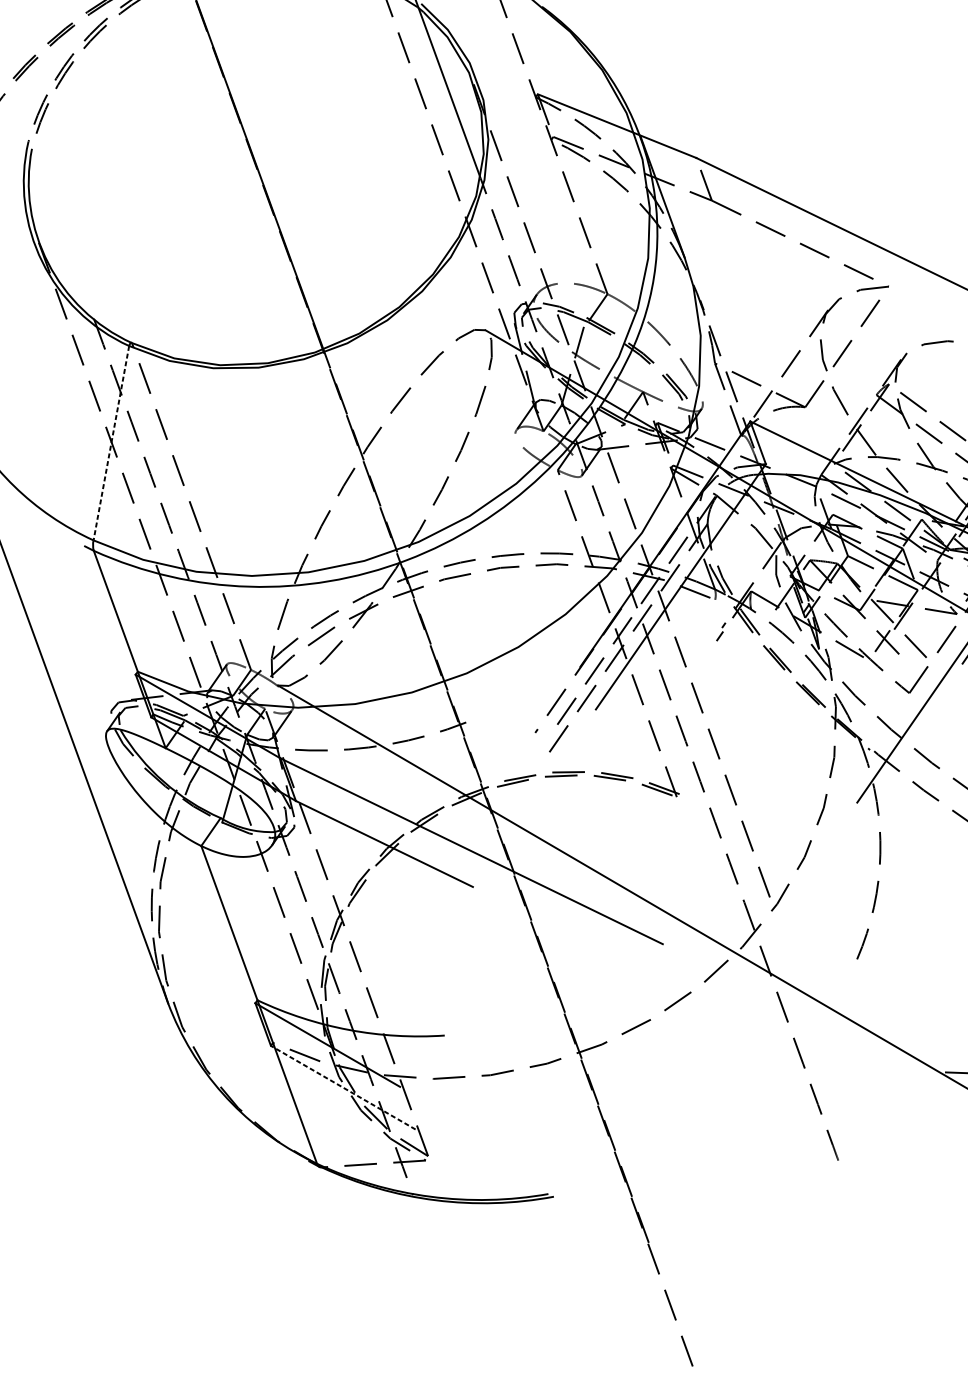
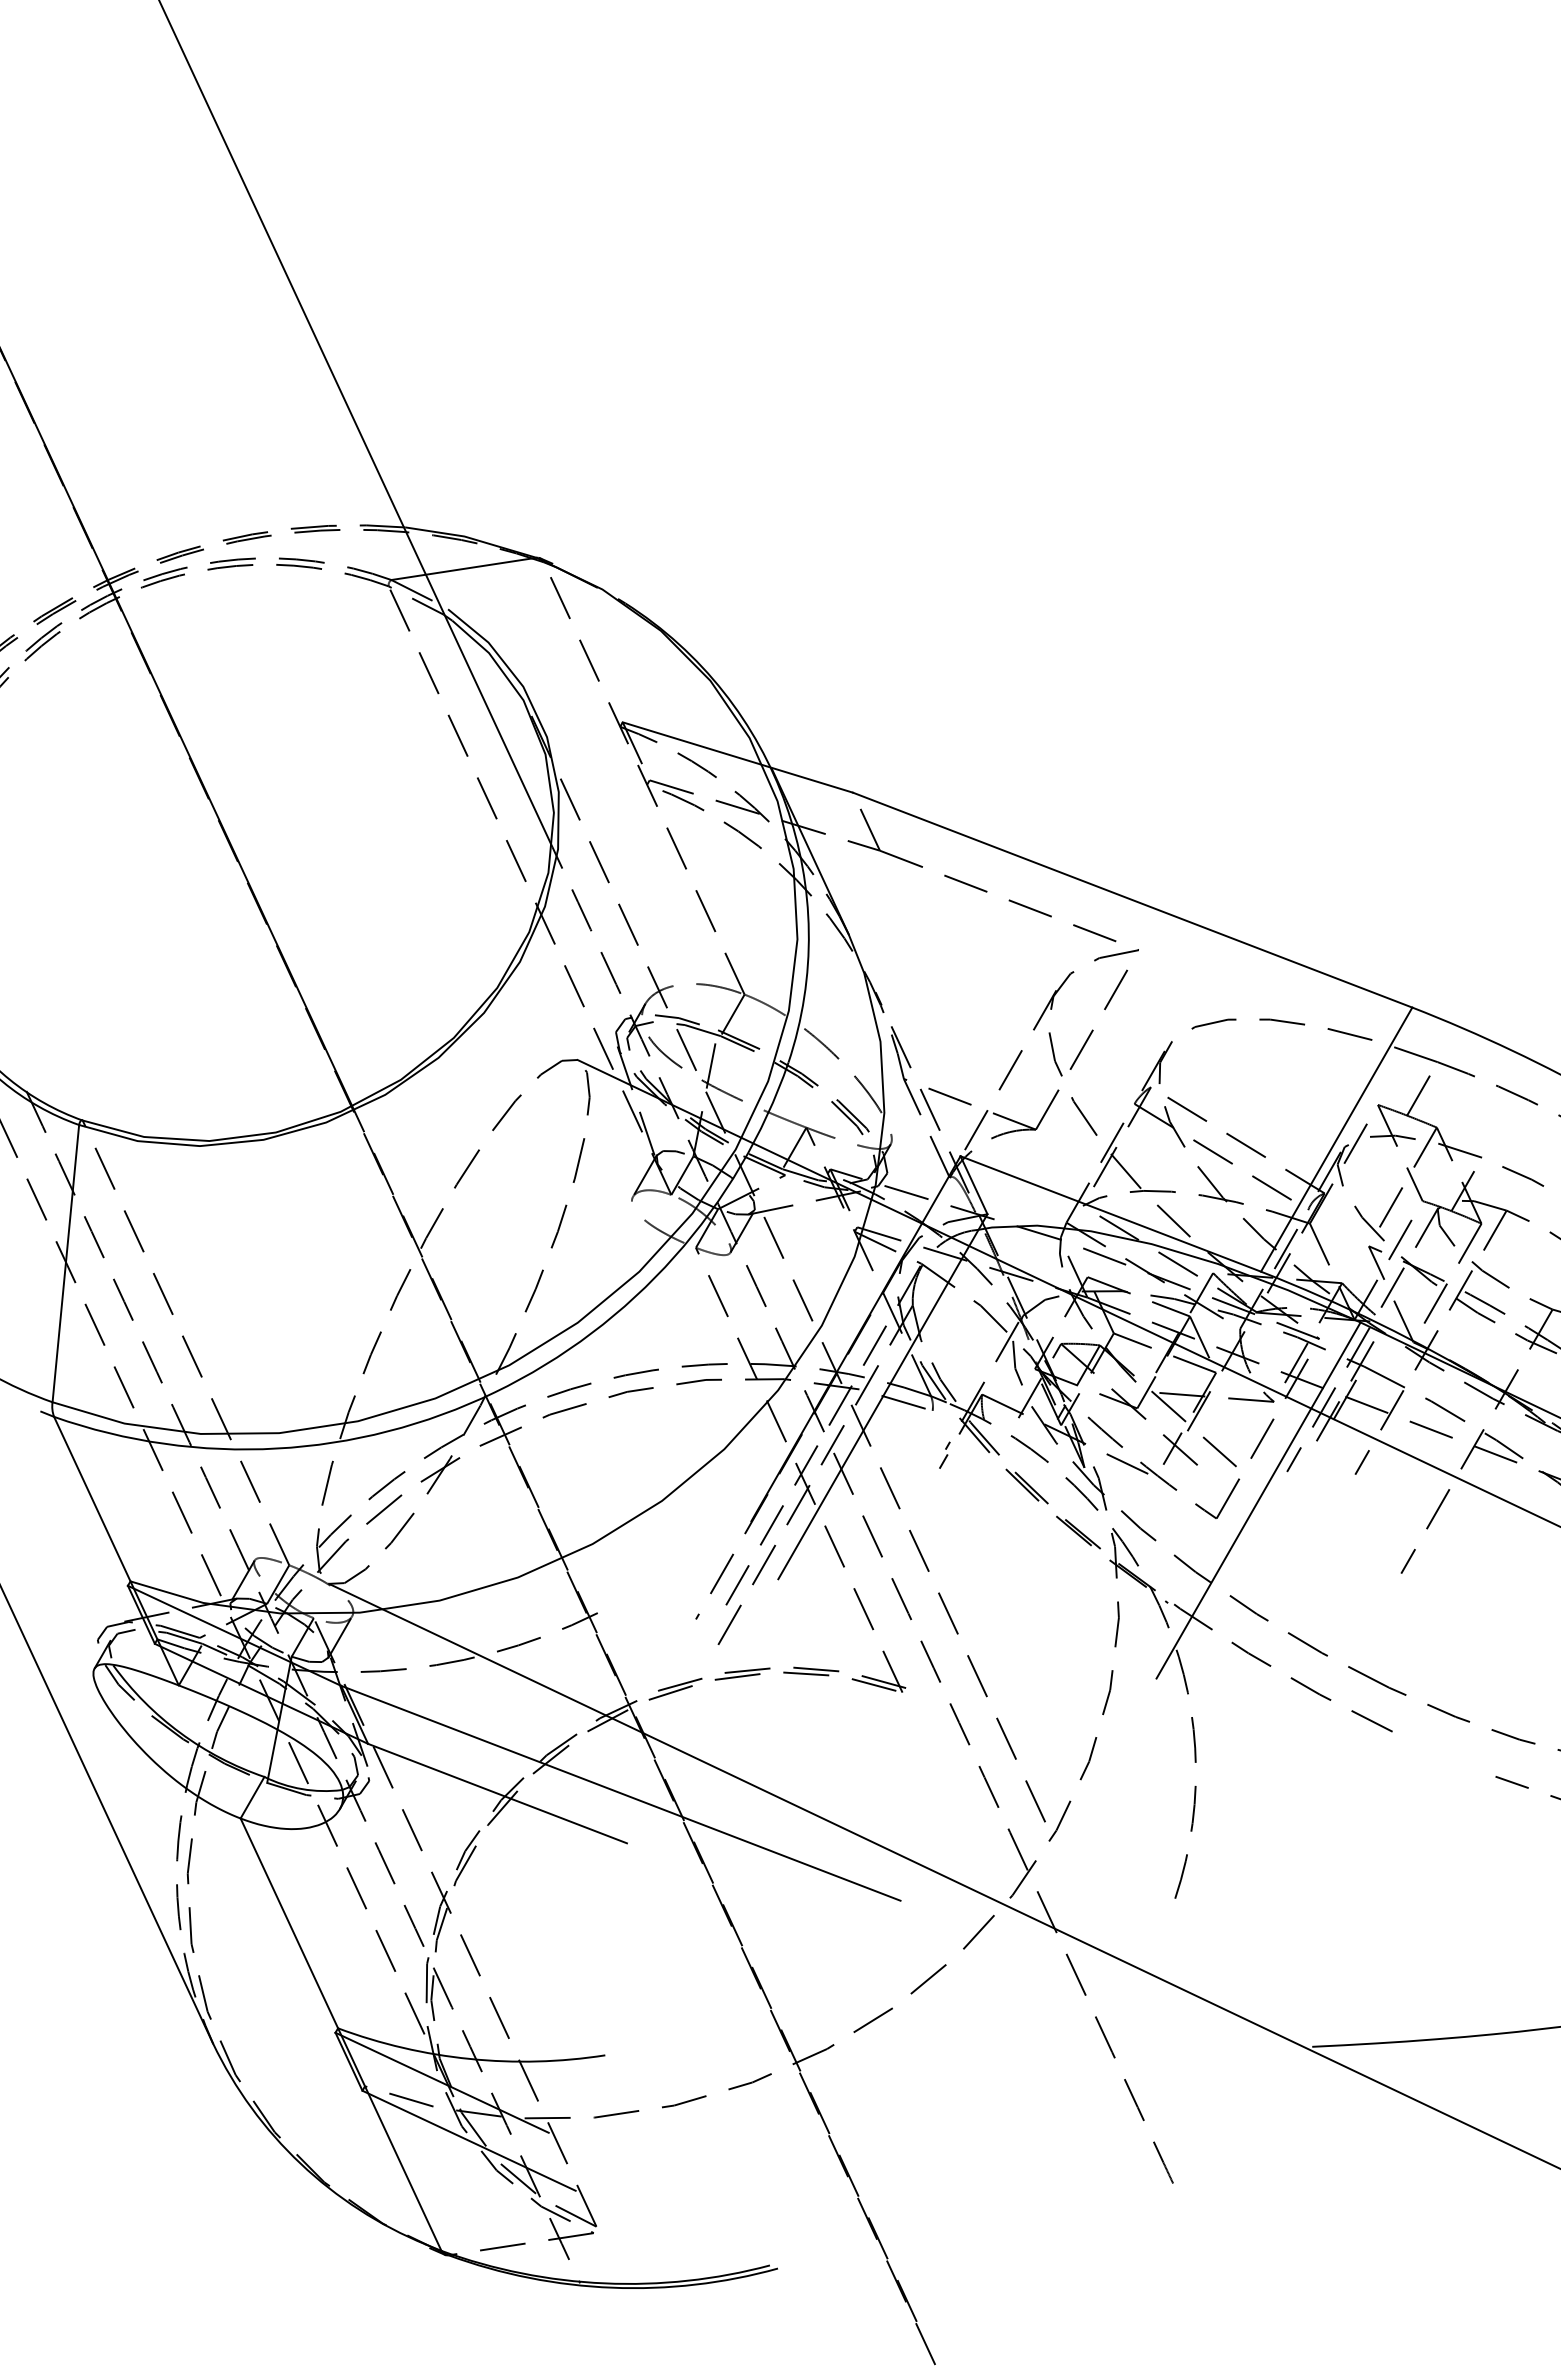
line: (111, 443) -> (65, 1264), dashed -> solid
line: (343, 1087) -> (469, 2140), dashed -> solid

